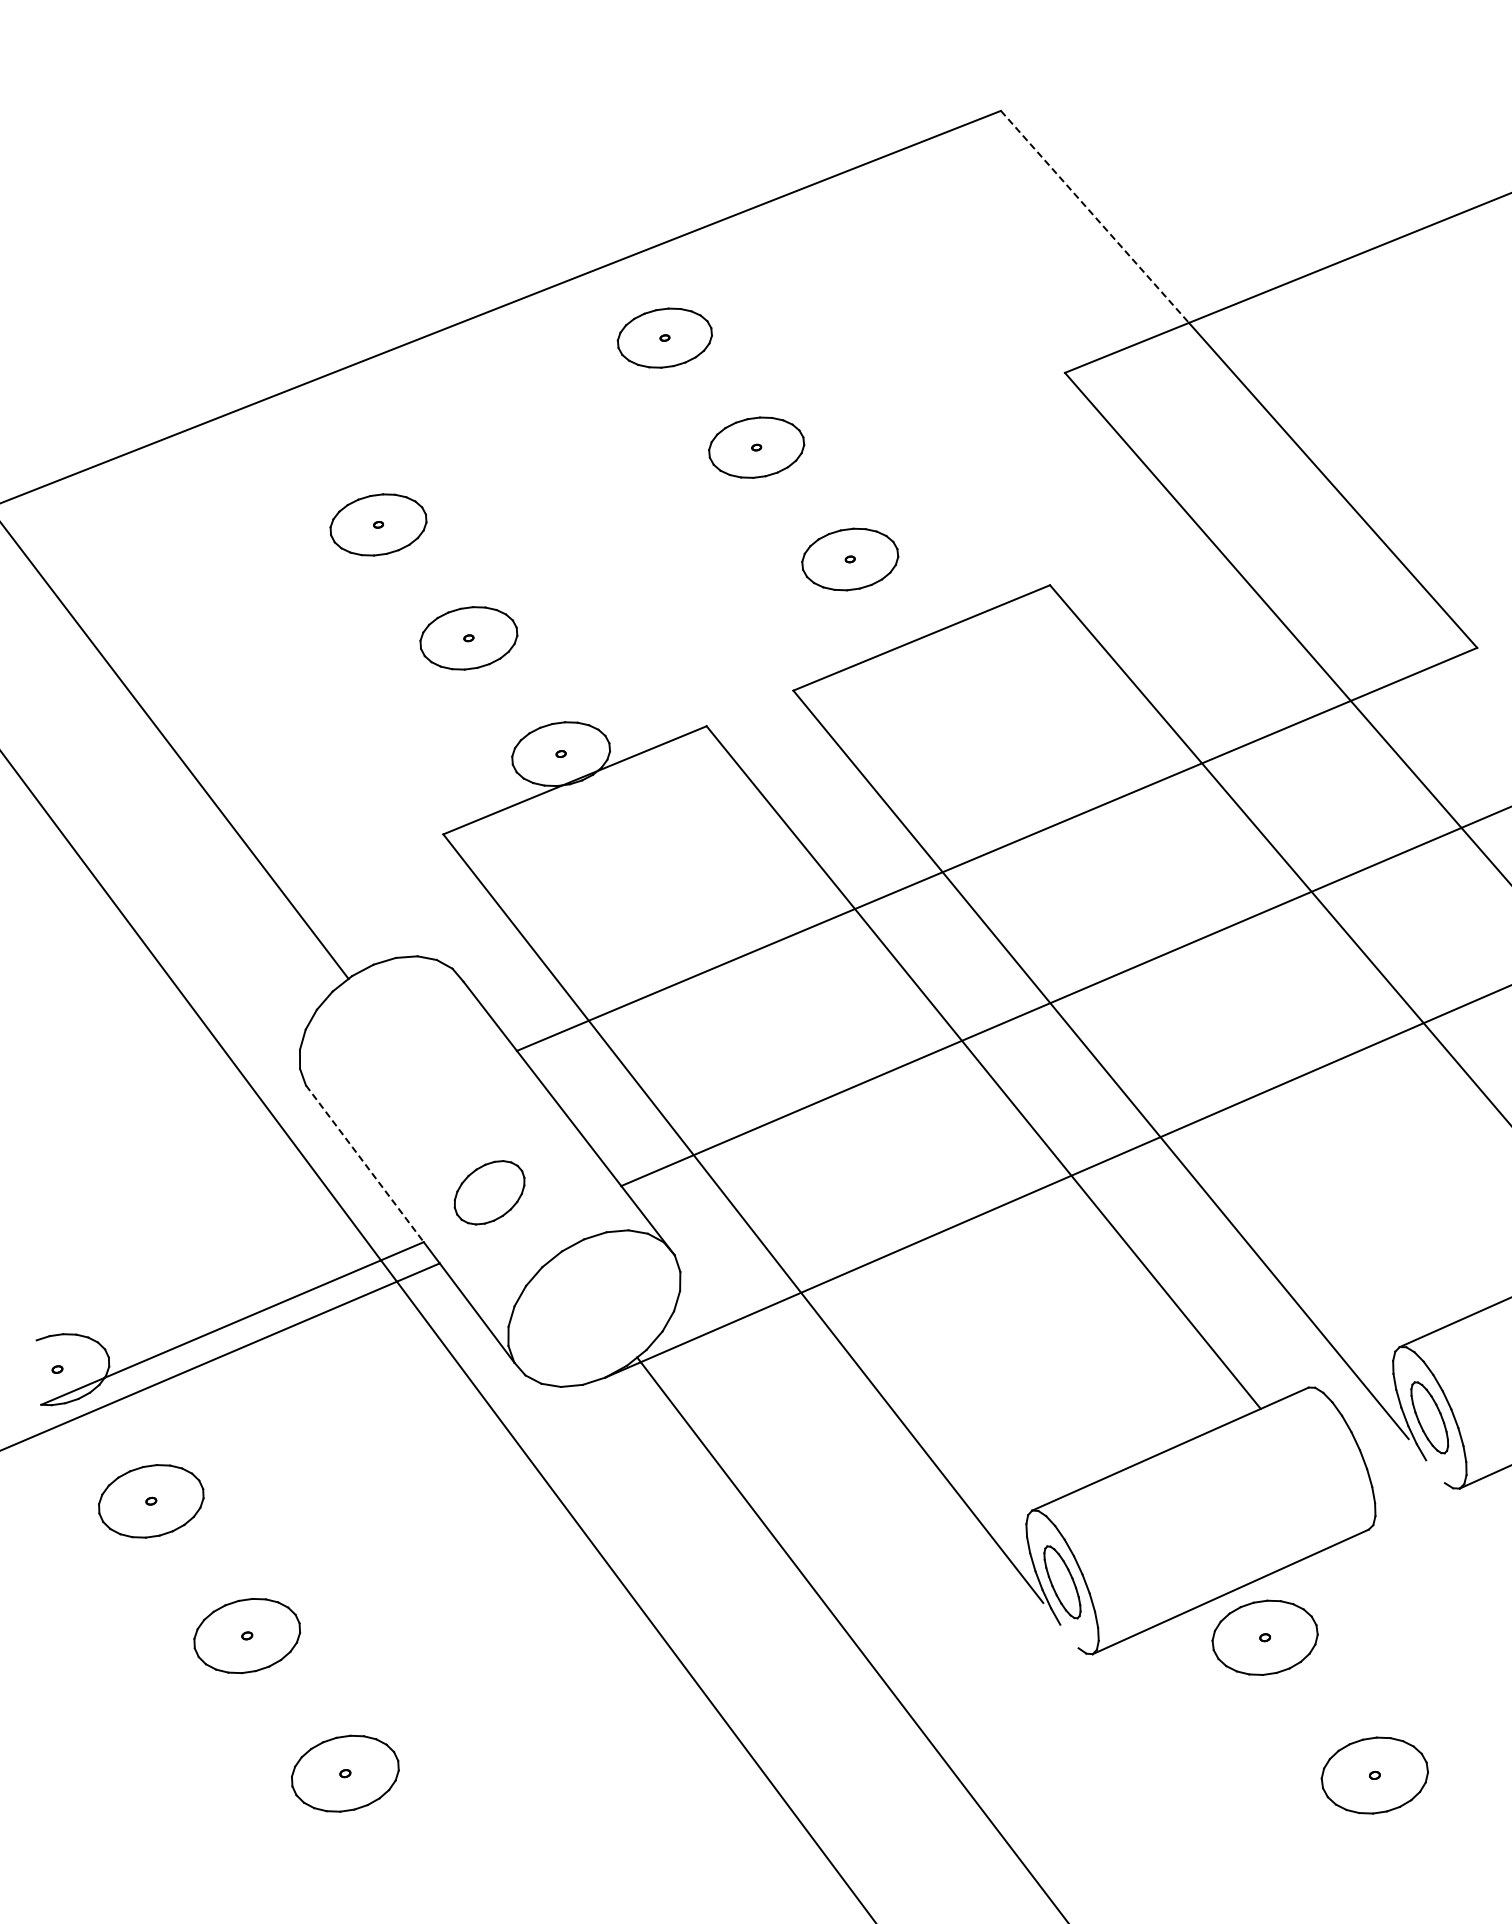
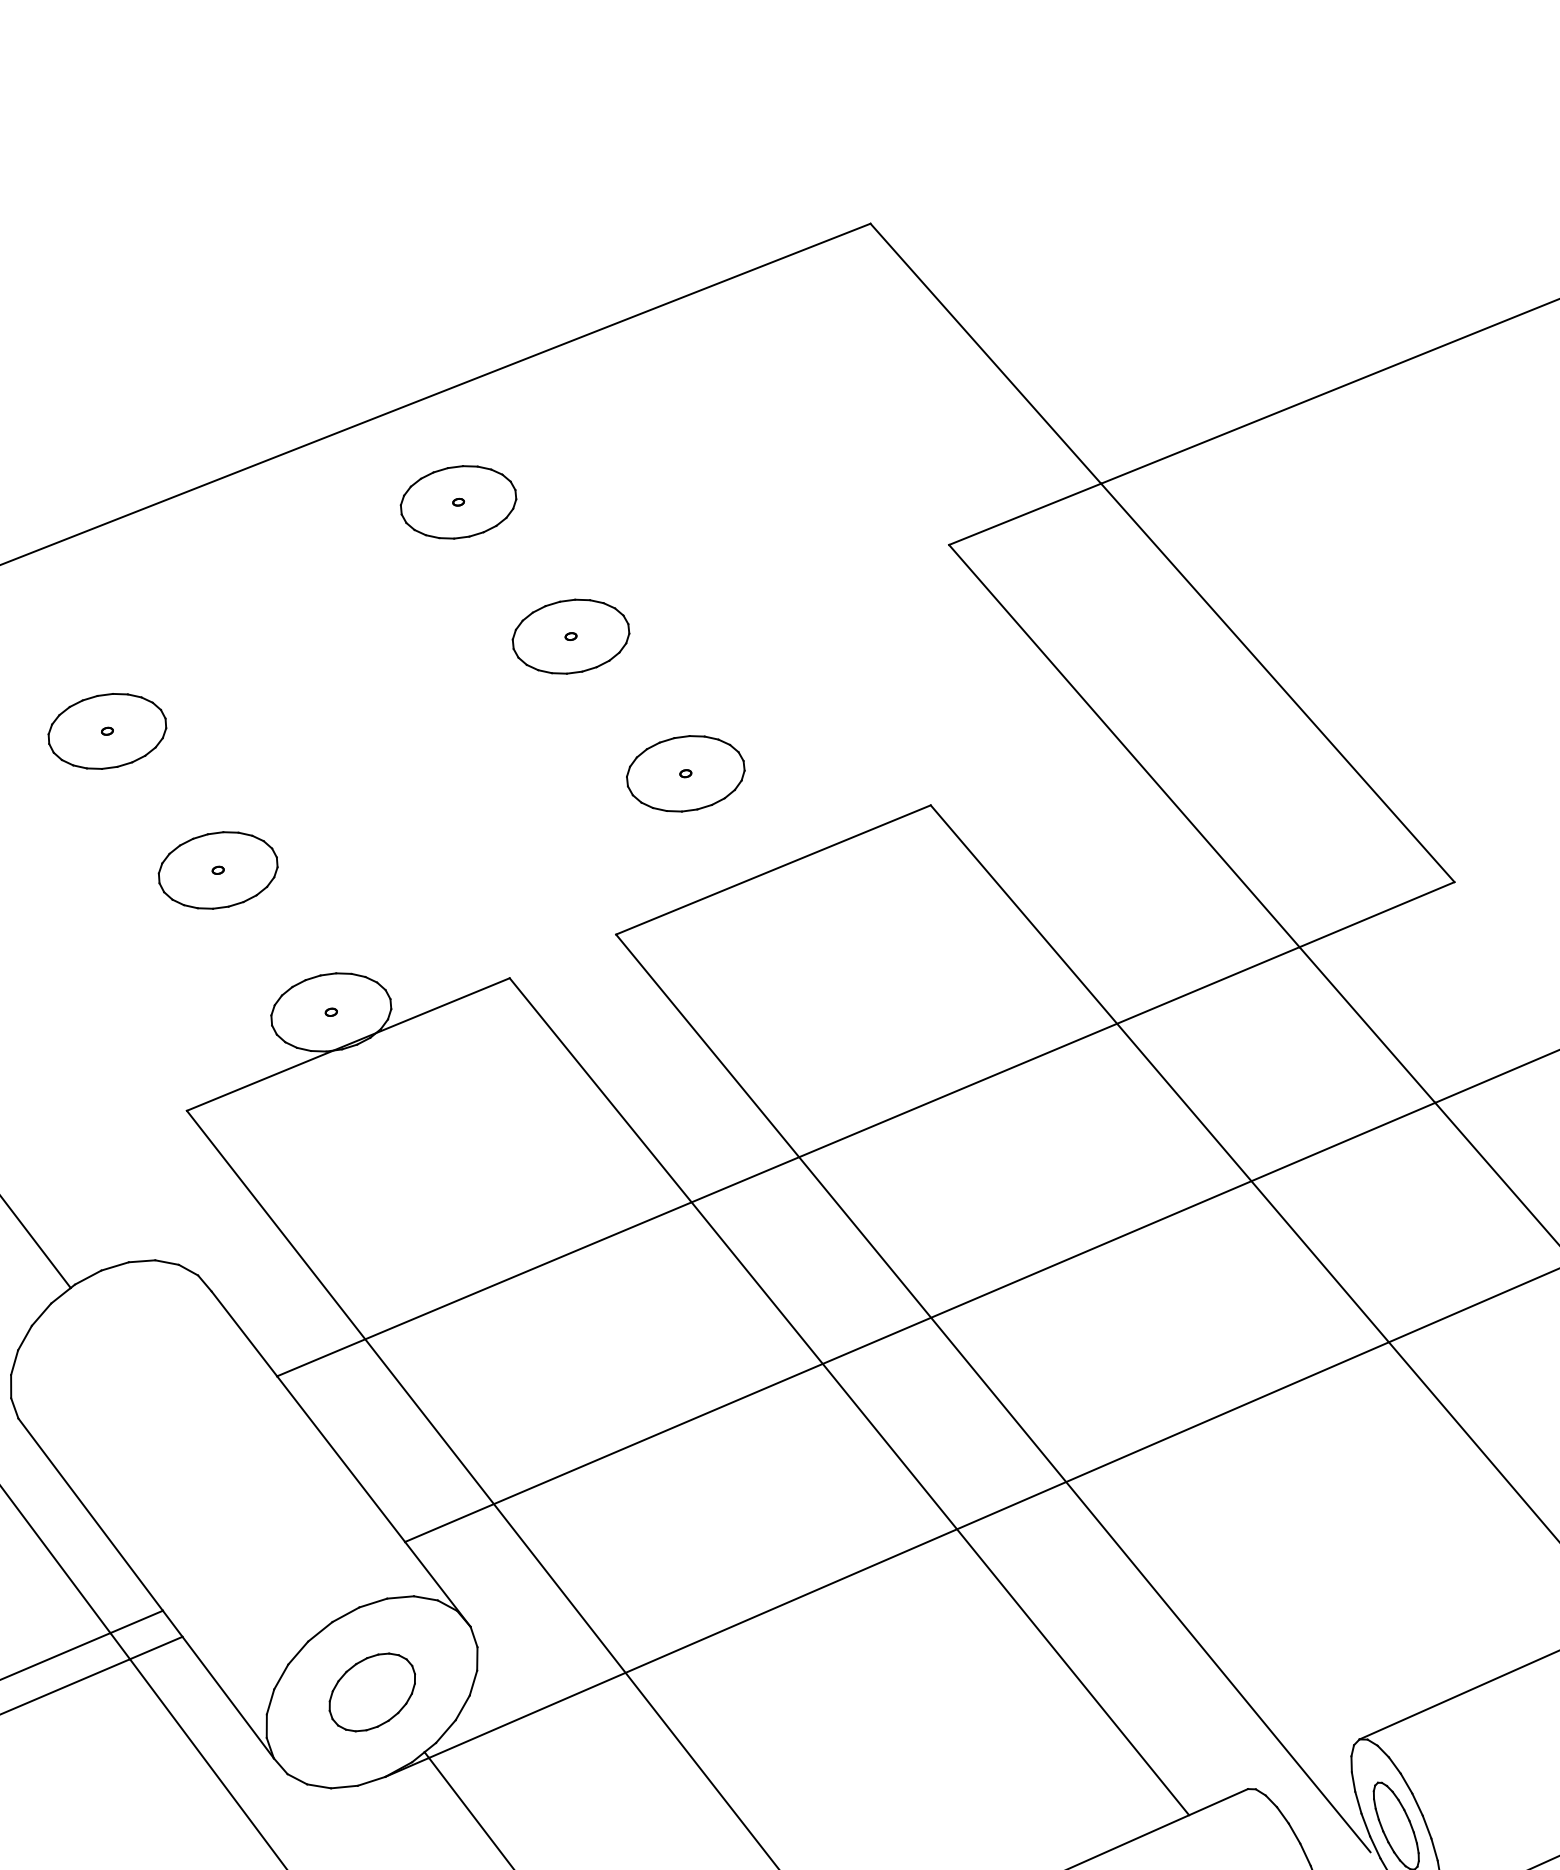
line: (1094, 216) -> (985, 353), dashed -> solid
line: (365, 1164) -> (91, 1515), dashed -> solid
part: (489, 1192) -> (372, 1692), moved

